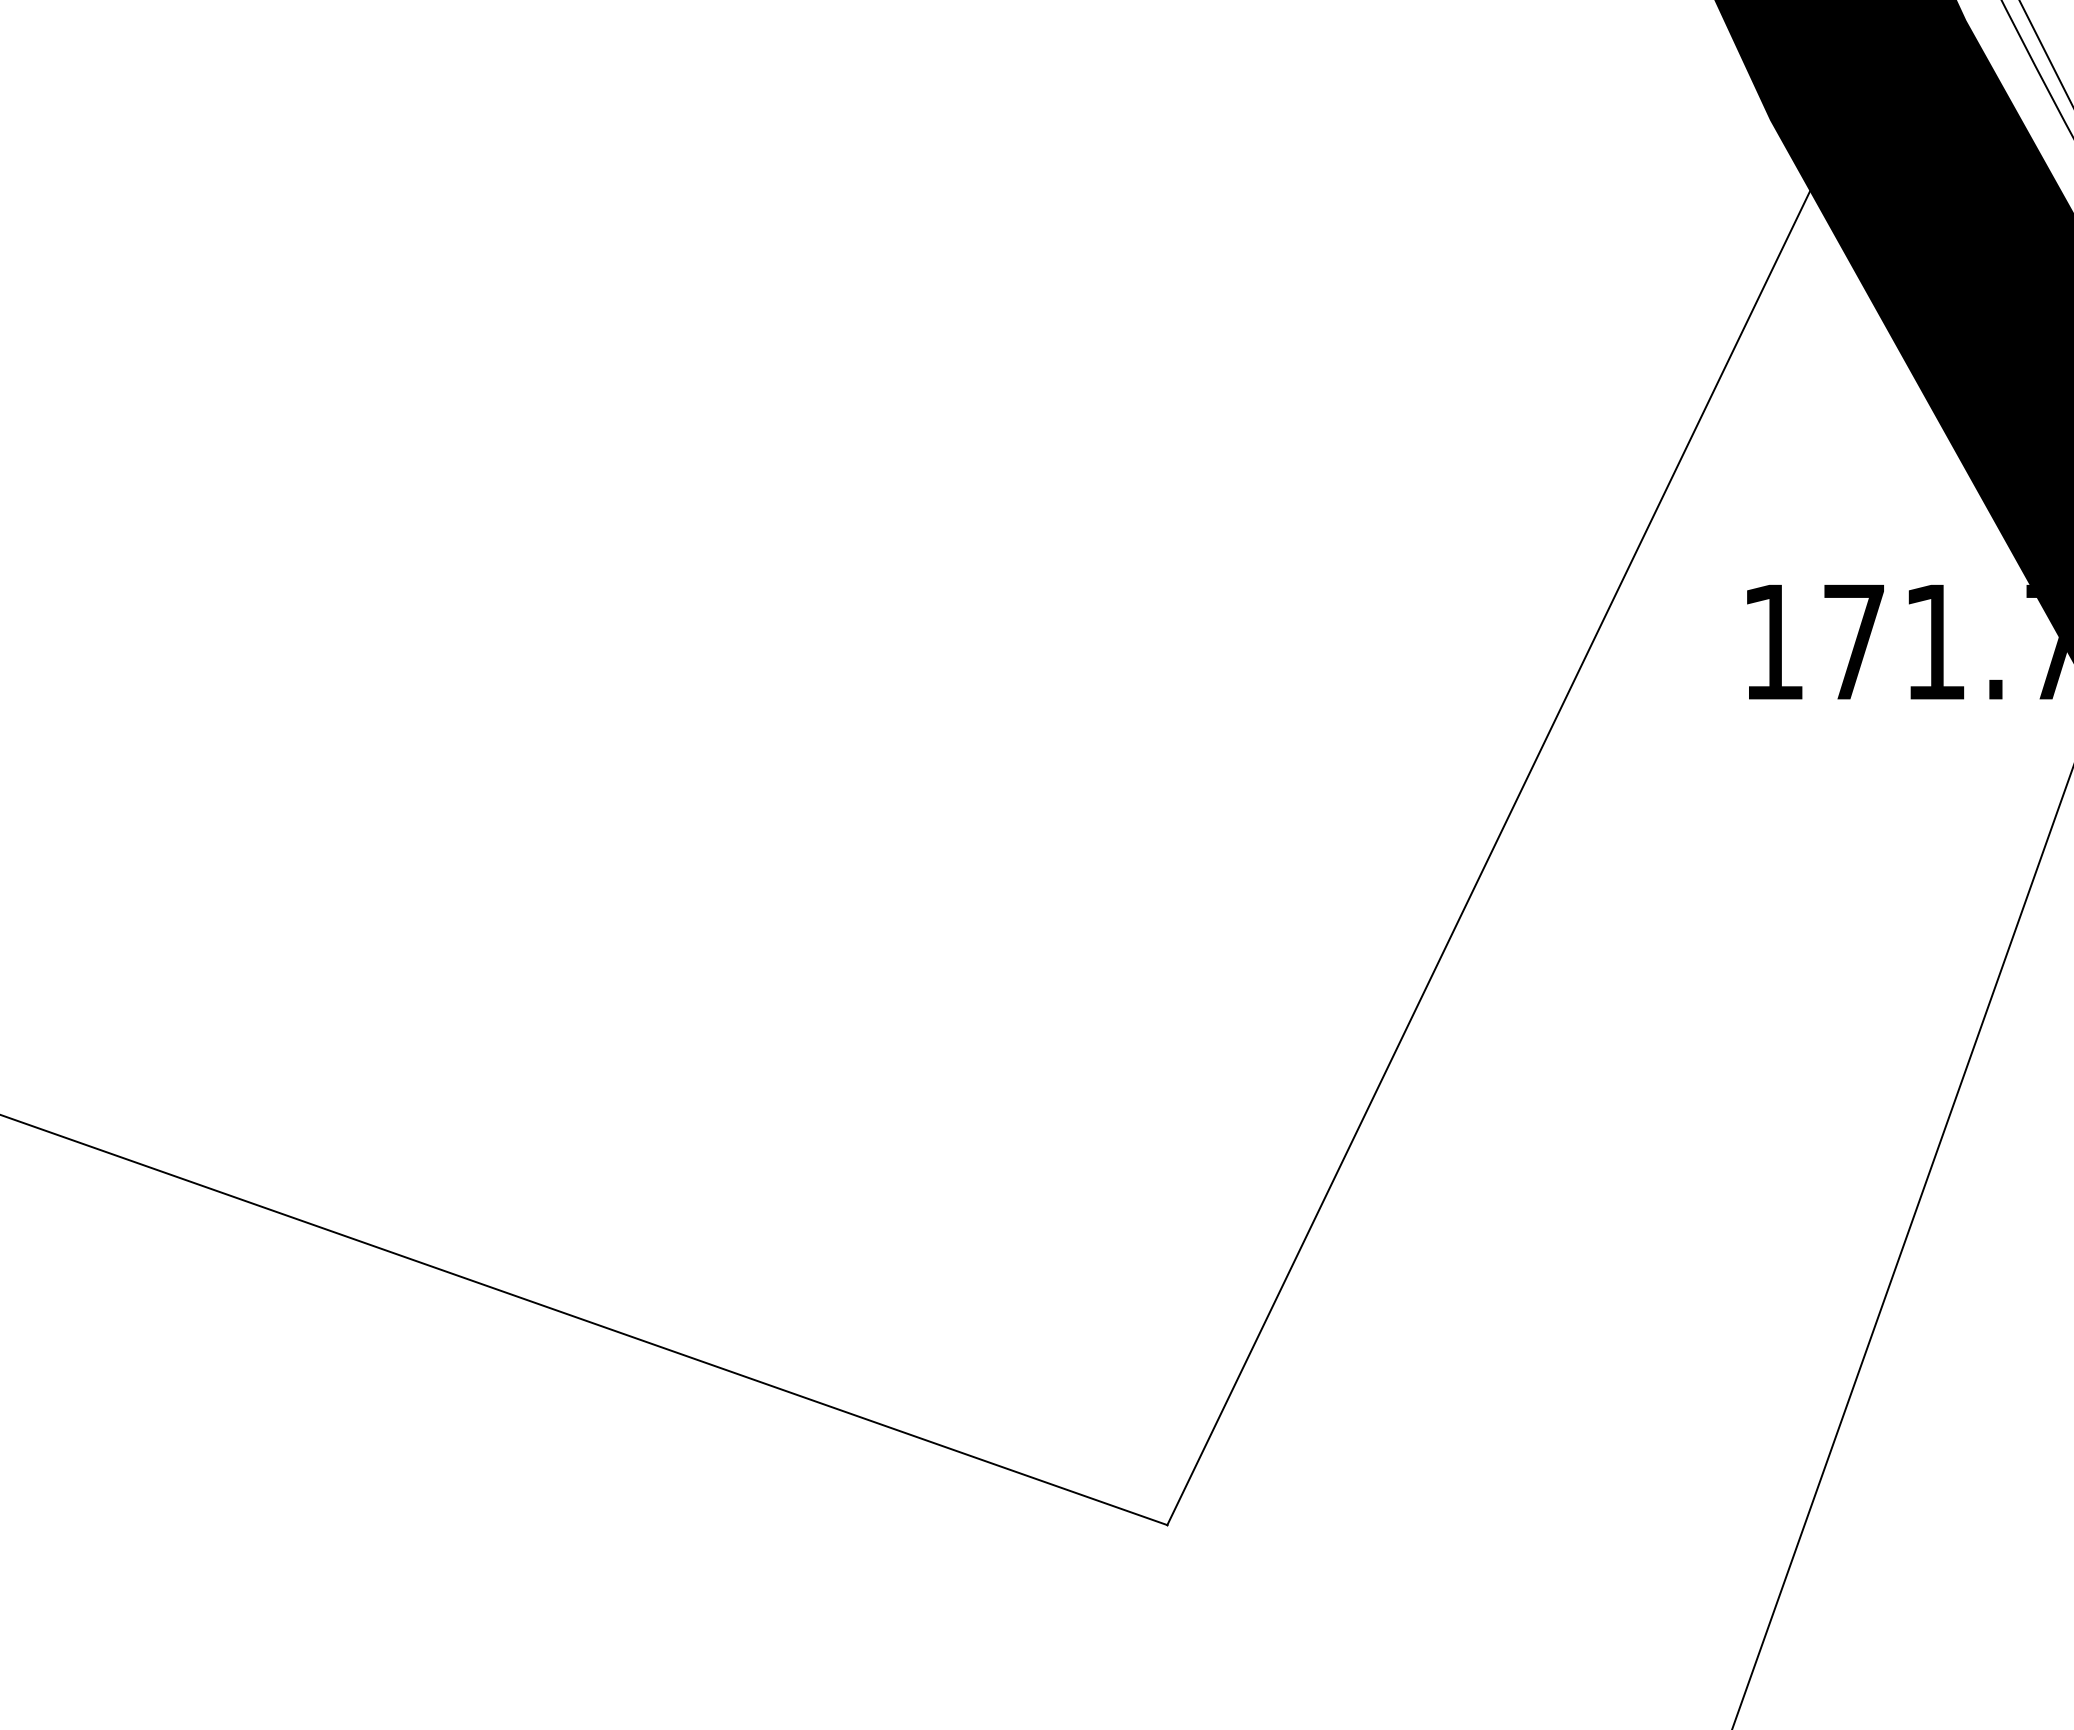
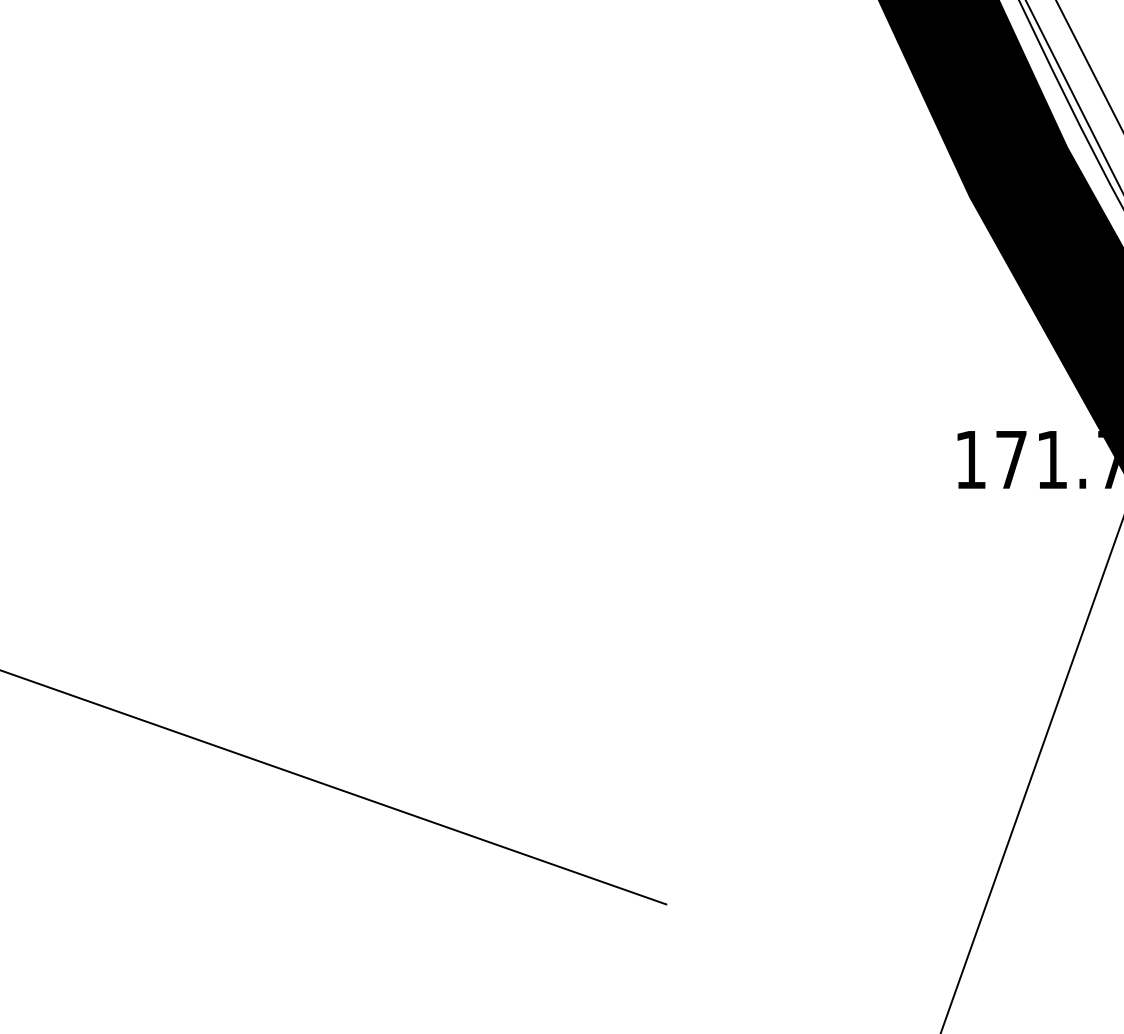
line: (1516, 798) -> (841, 538), removed

